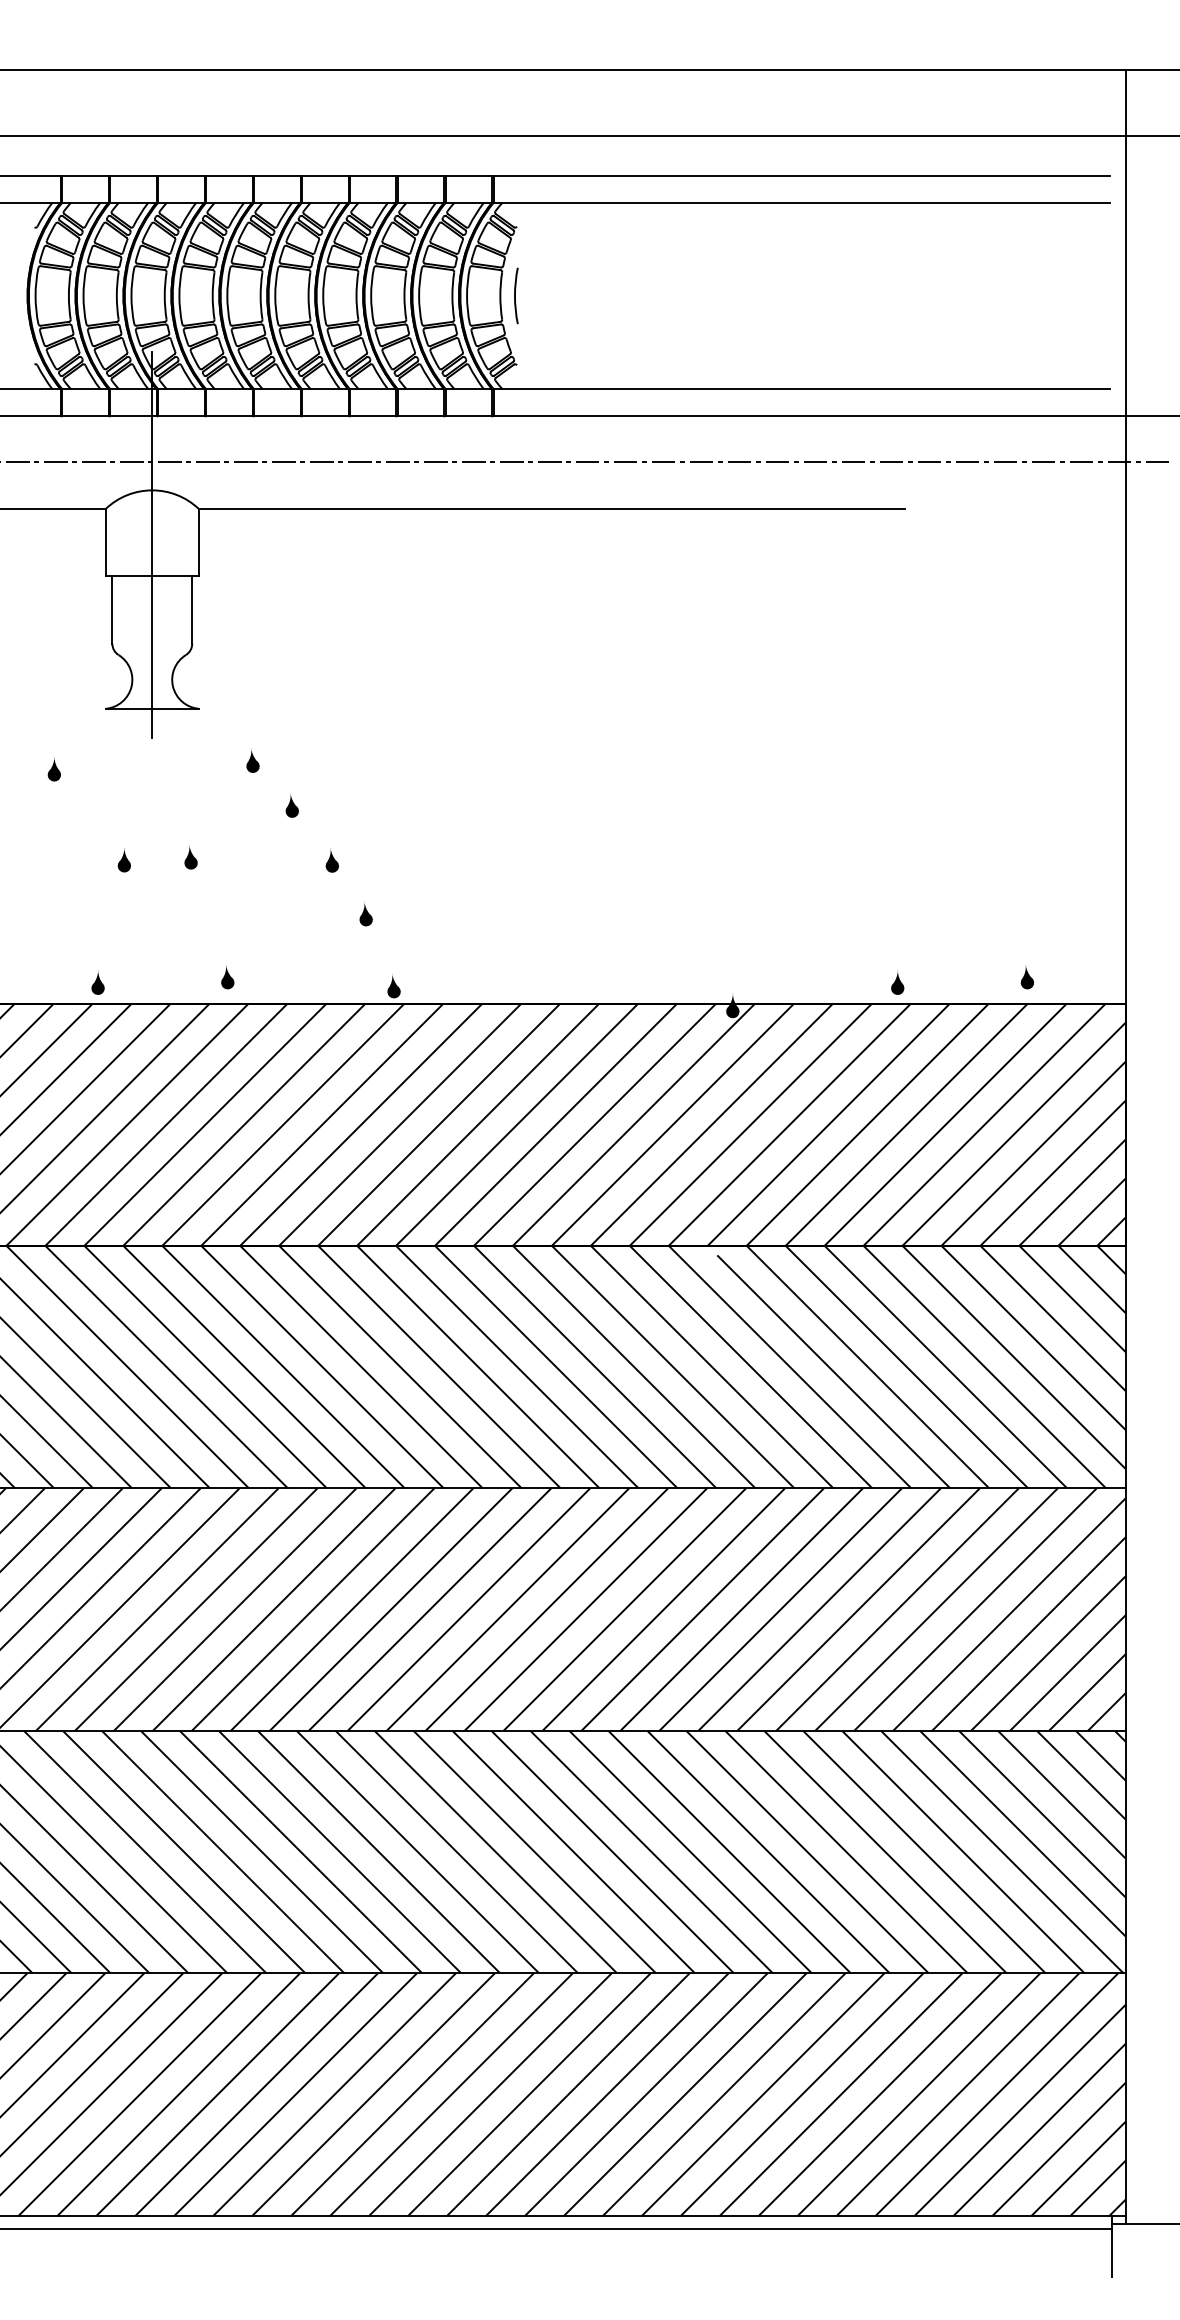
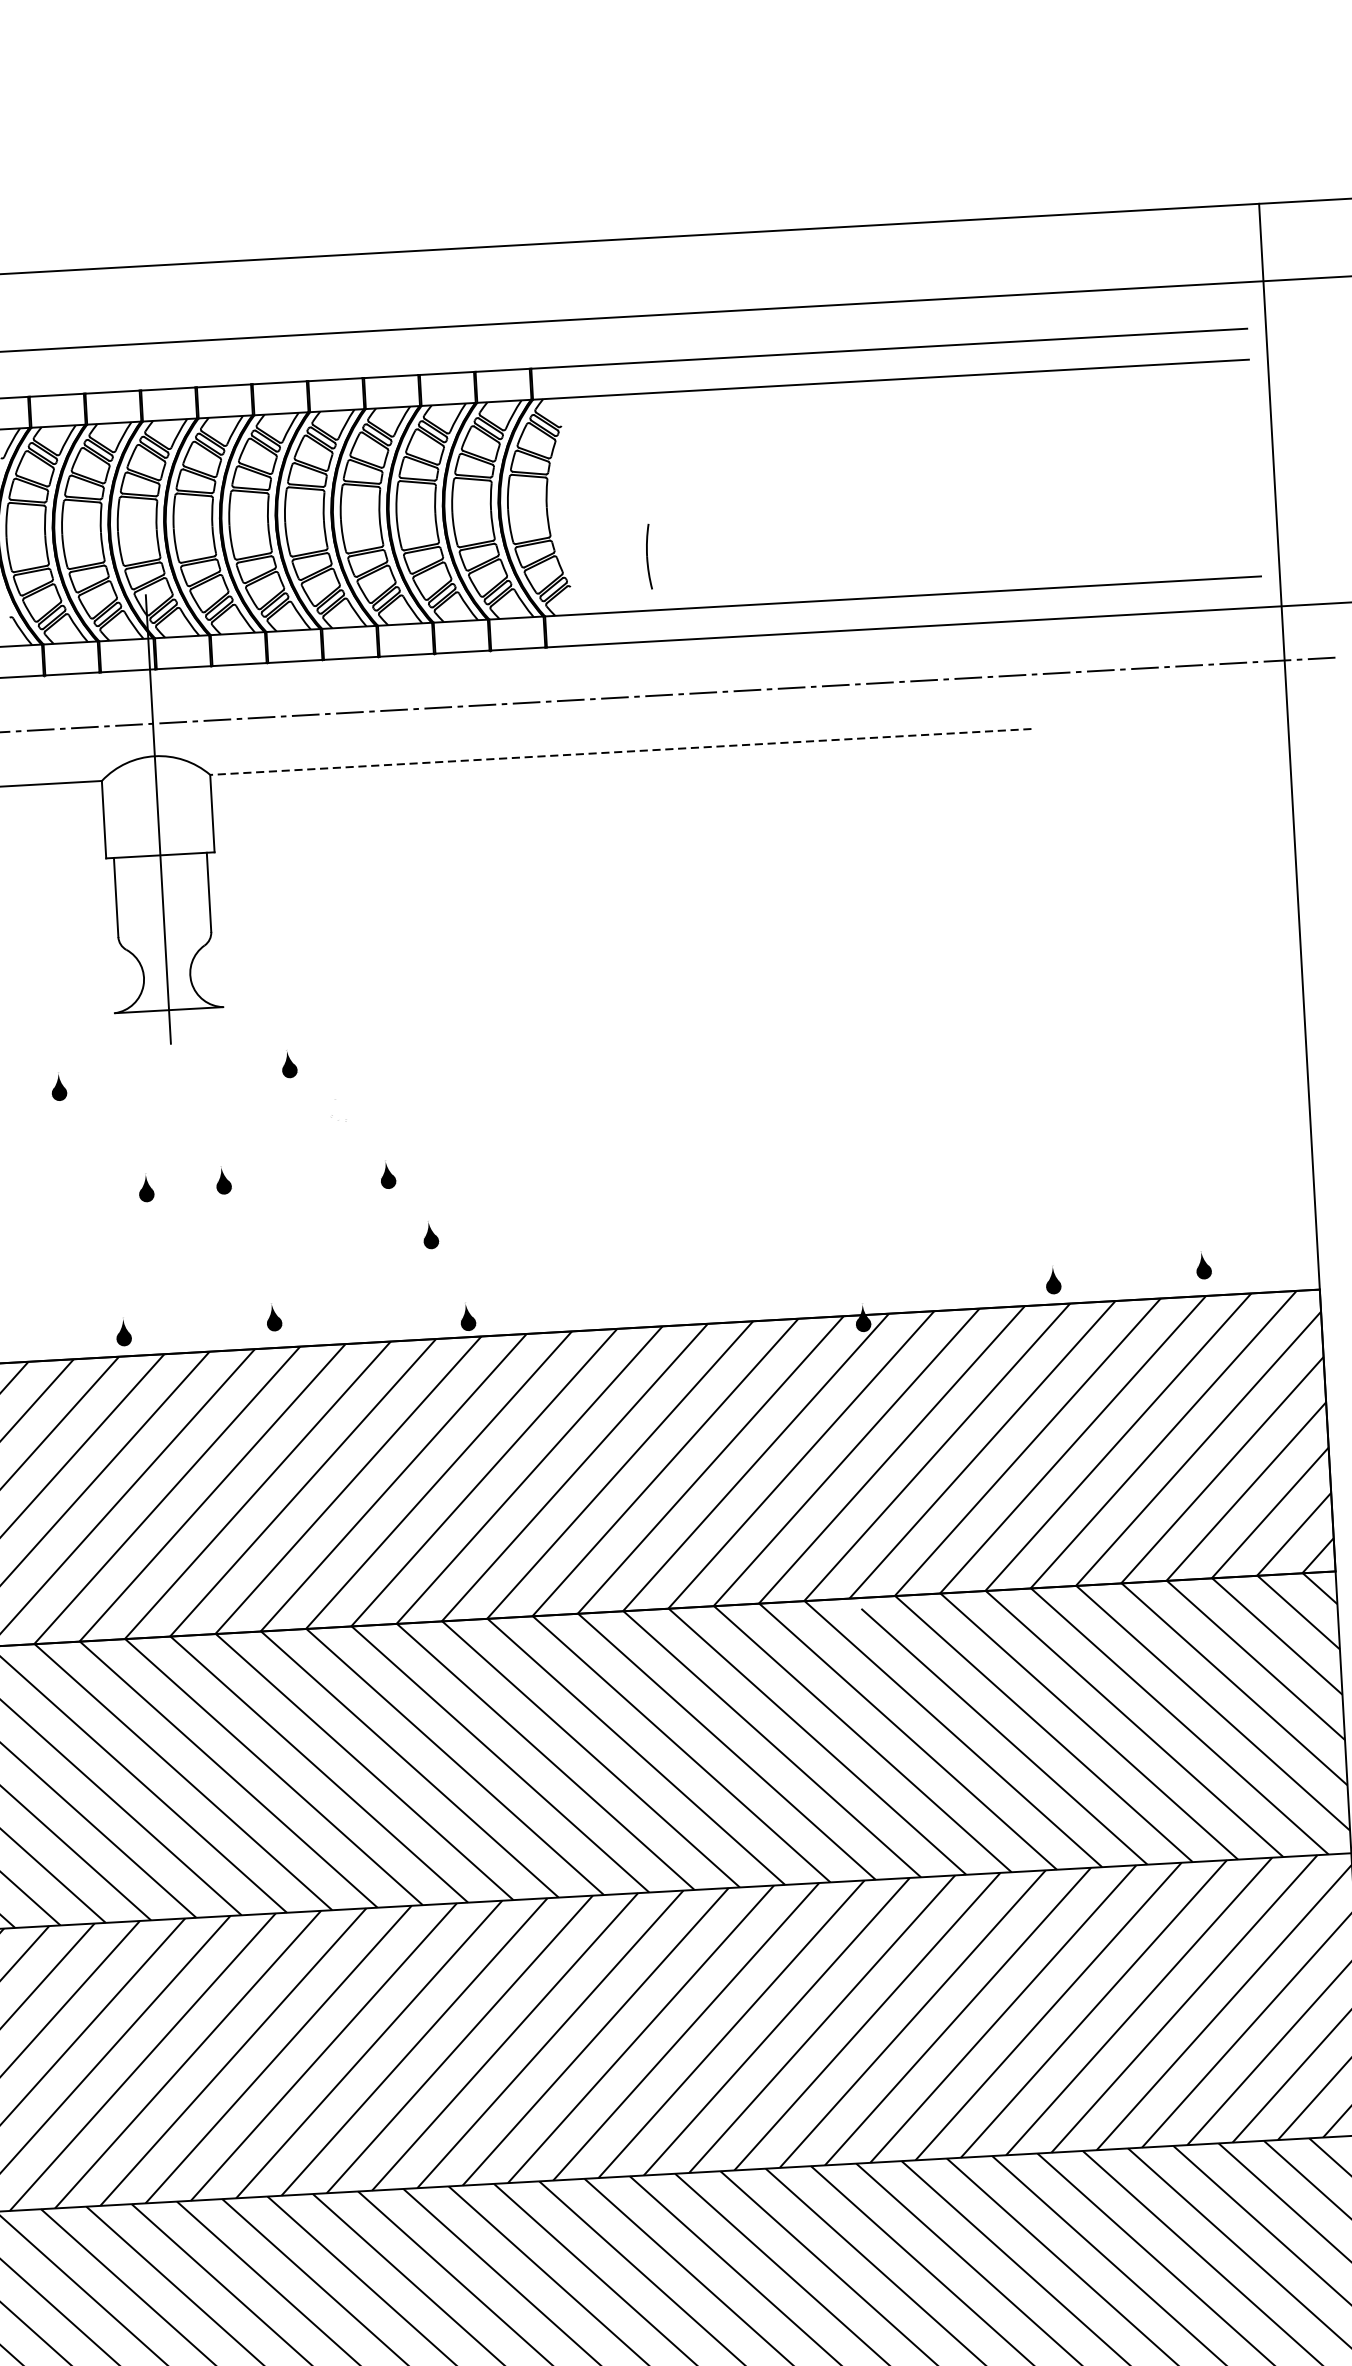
part: (516, 295) -> (648, 556), moved
line: (551, 509) -> (620, 752), solid -> dashed
fill: (291, 805) -> (337, 1113), removed

